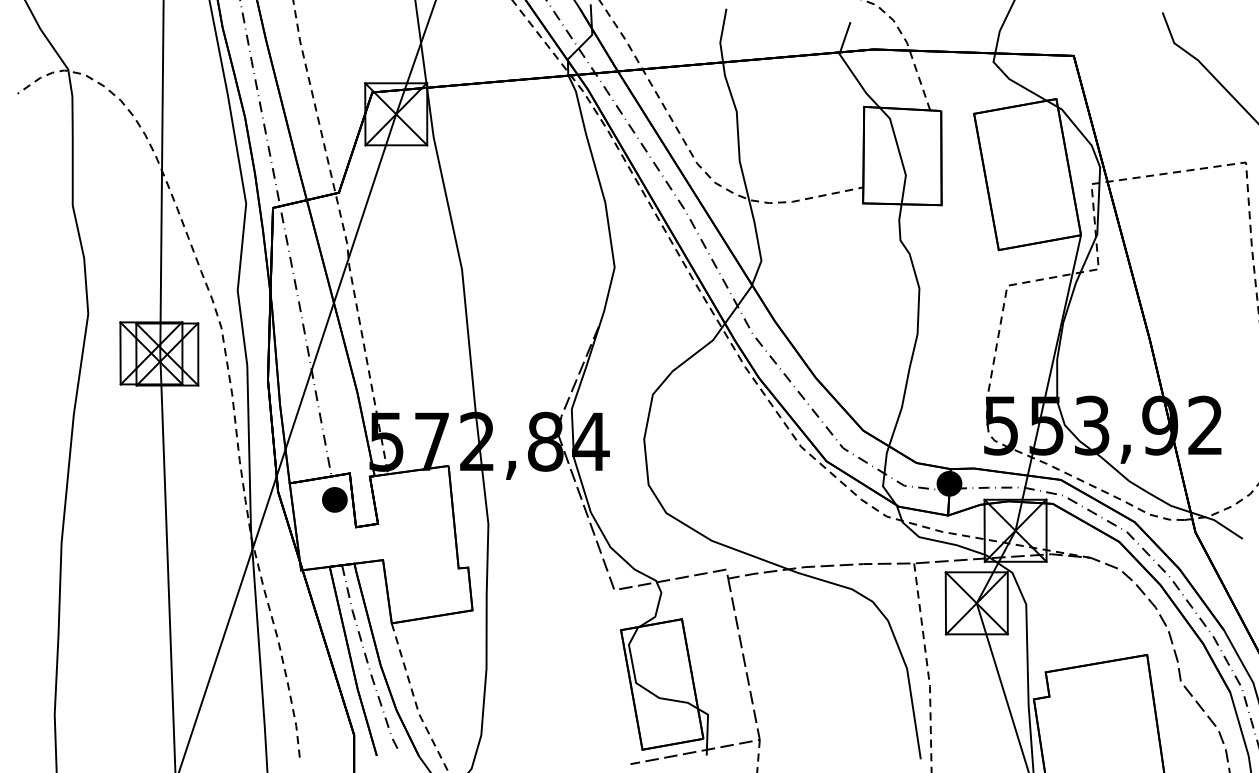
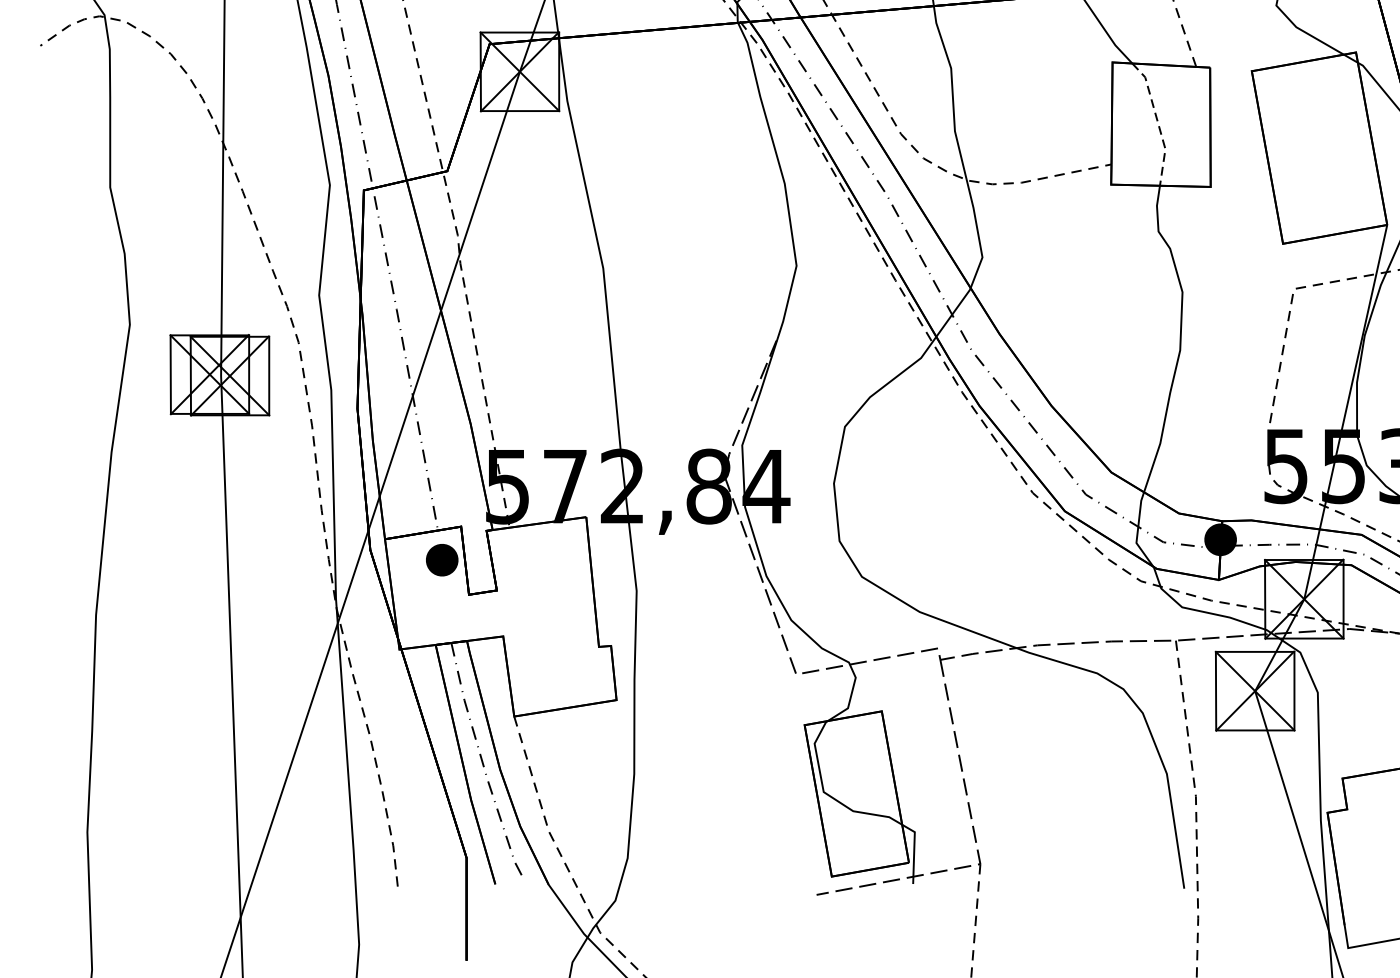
line: (900, 154) -> (1158, 122), solid -> dashed

